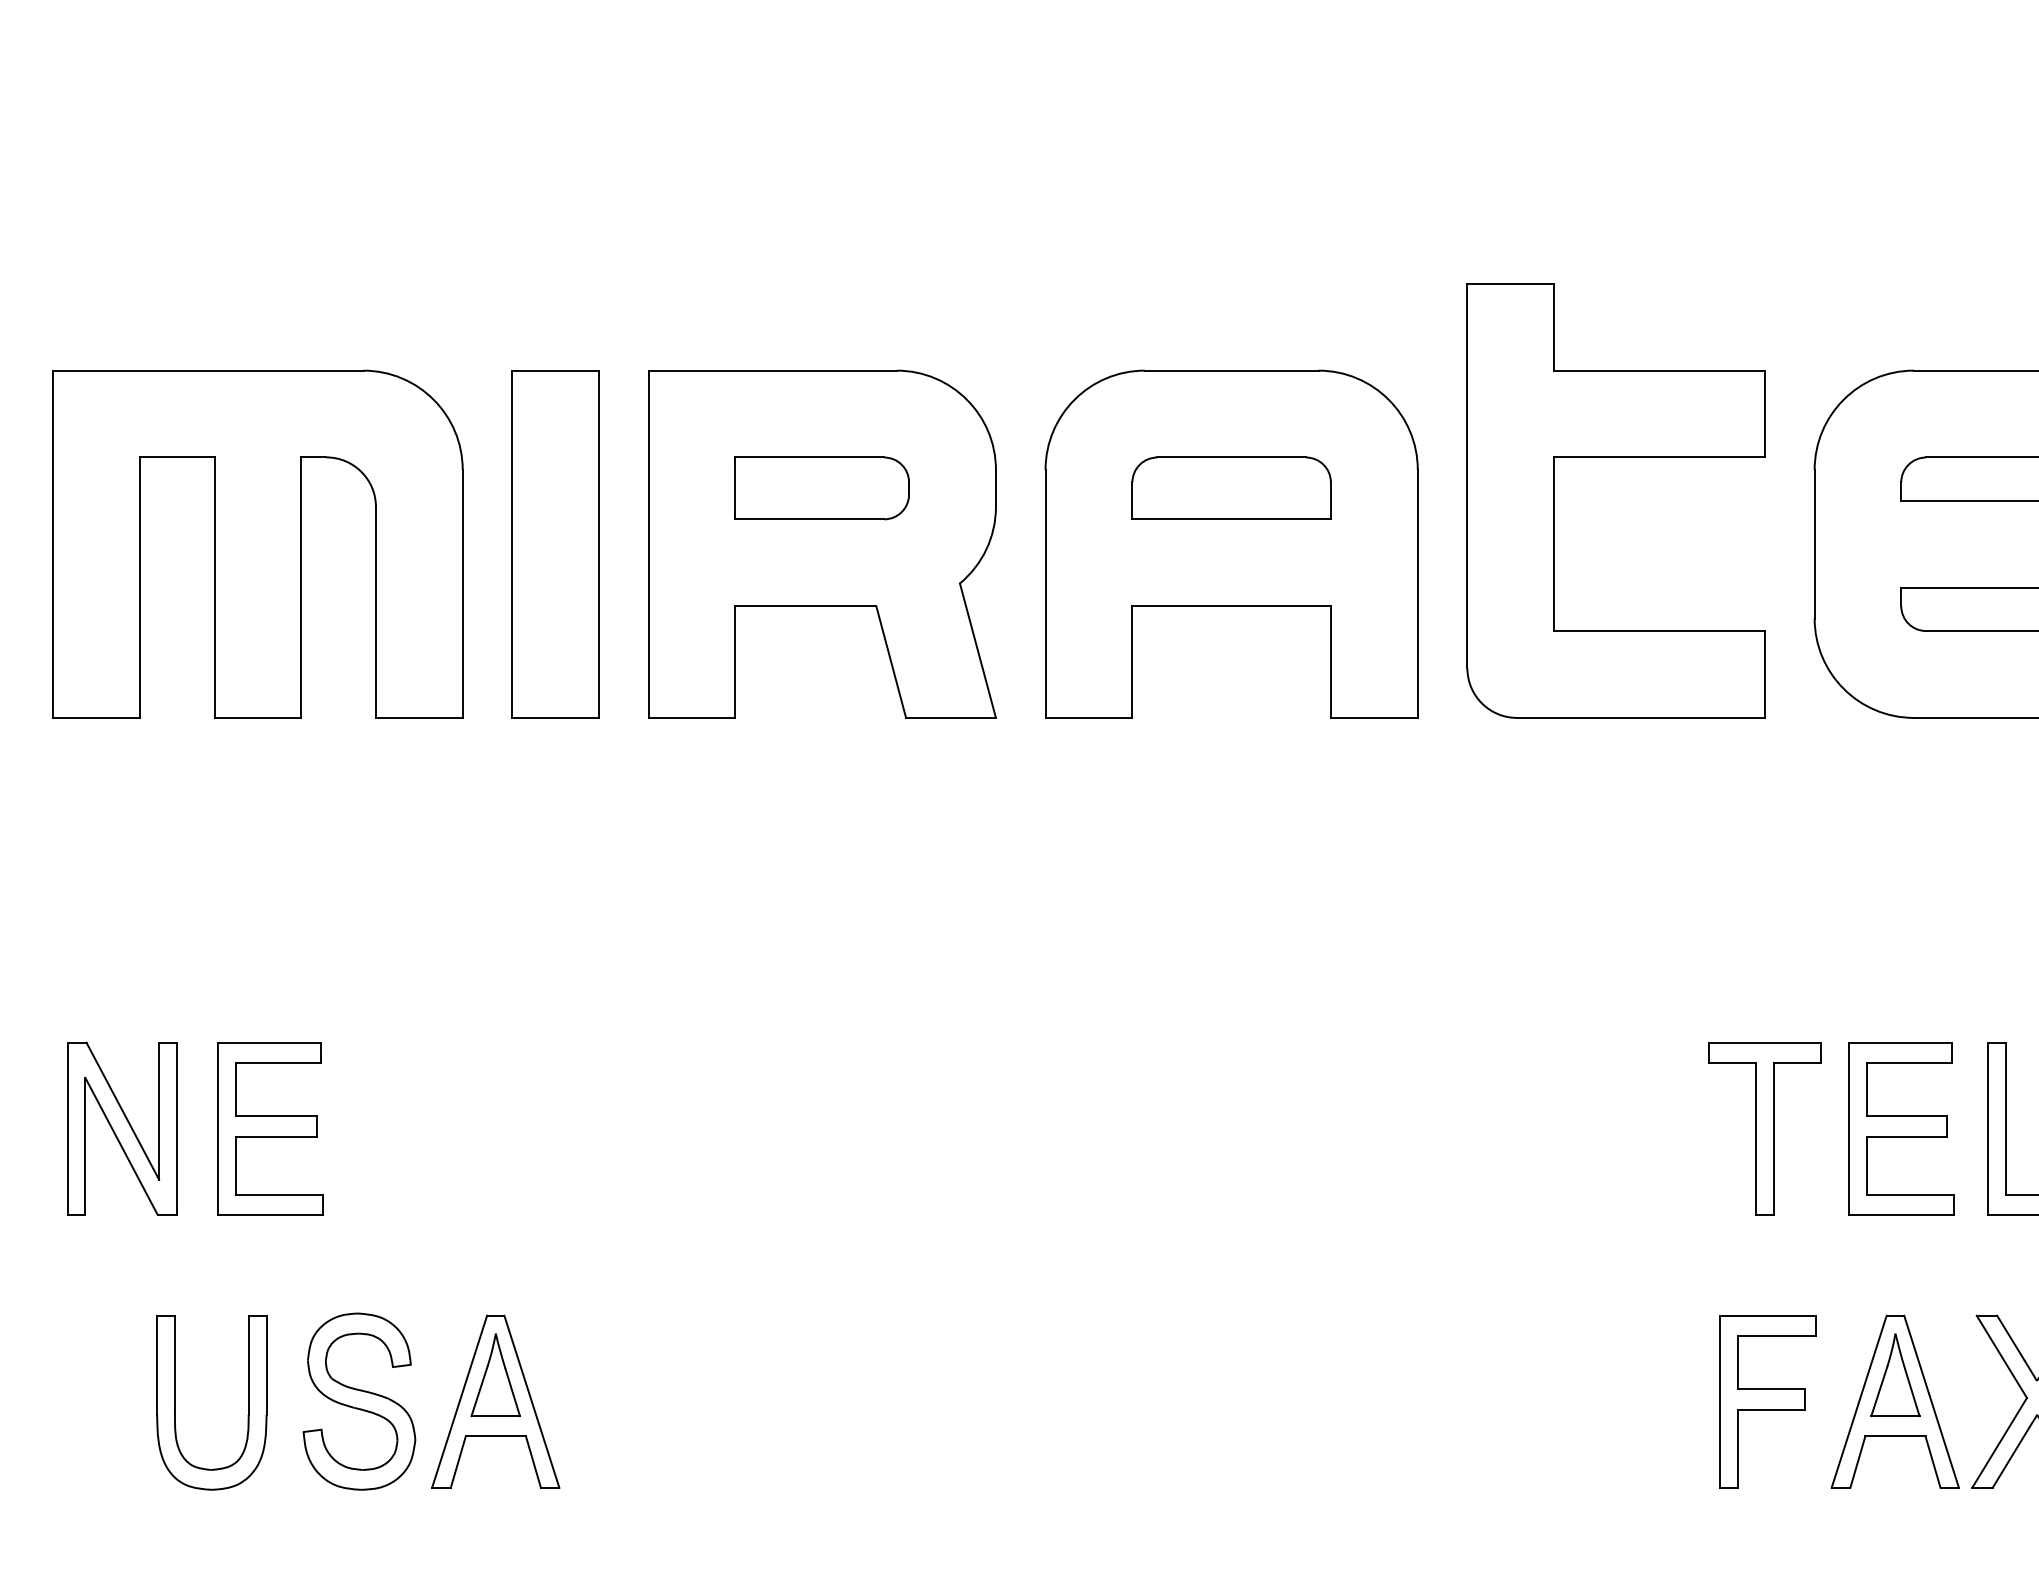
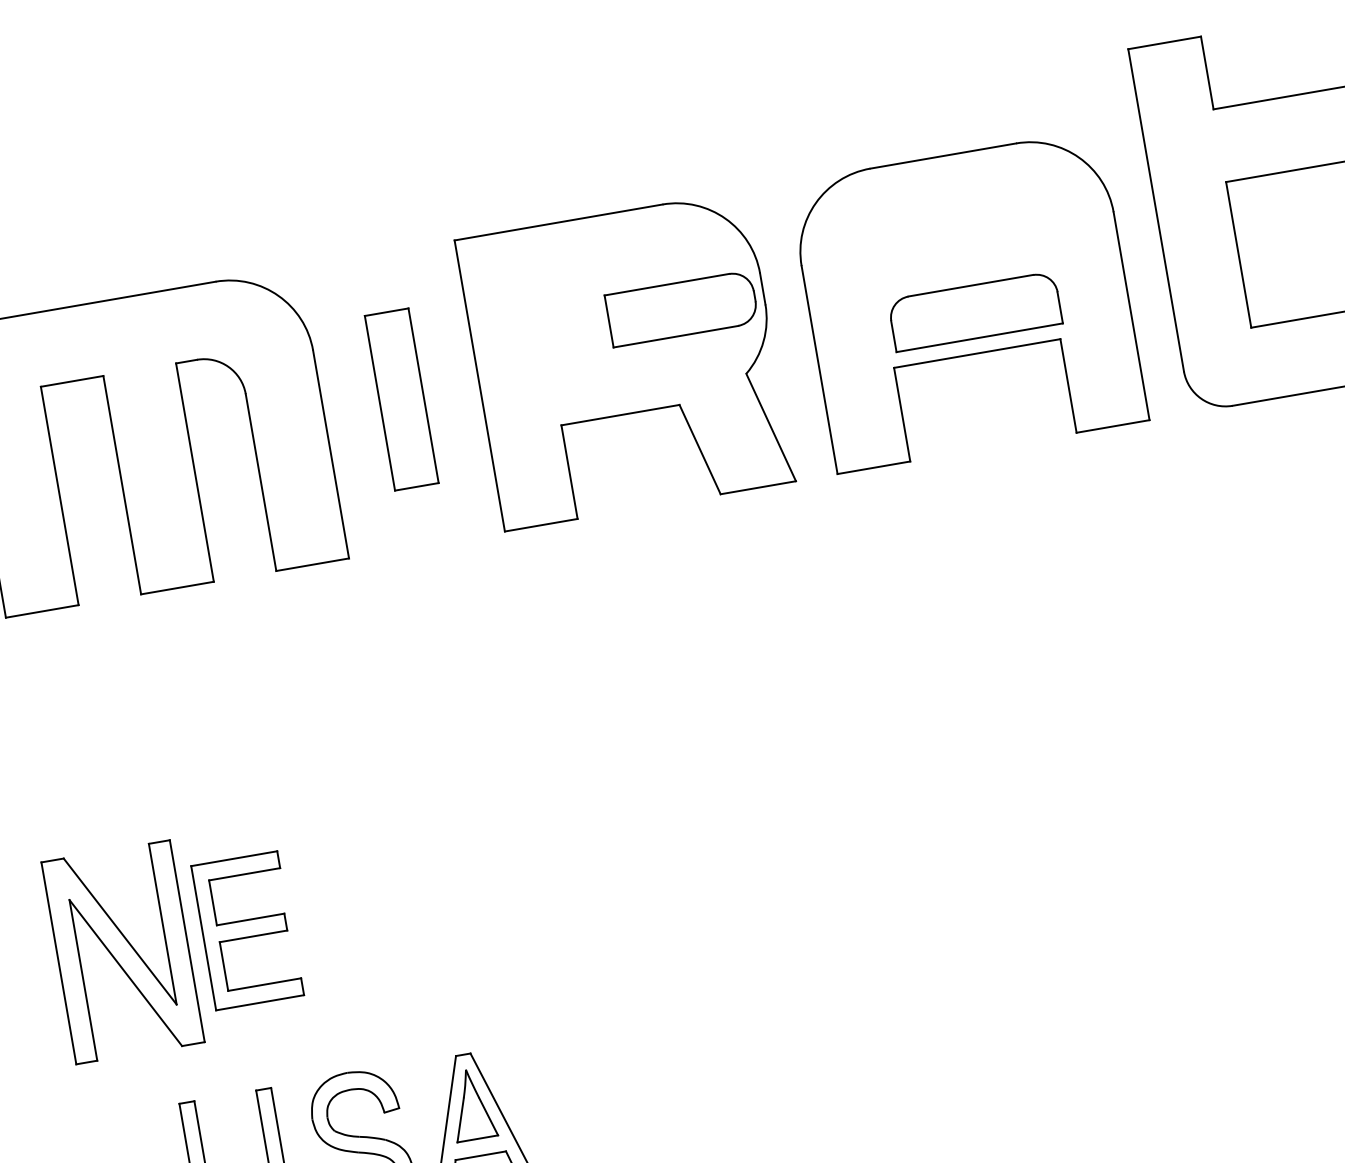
part: (1231, 487) -> (975, 310), moved
part: (821, 488) -> (681, 309), moved
part: (555, 544) -> (401, 399), size x0.6
part: (122, 1128) -> (123, 951), size x1.4

